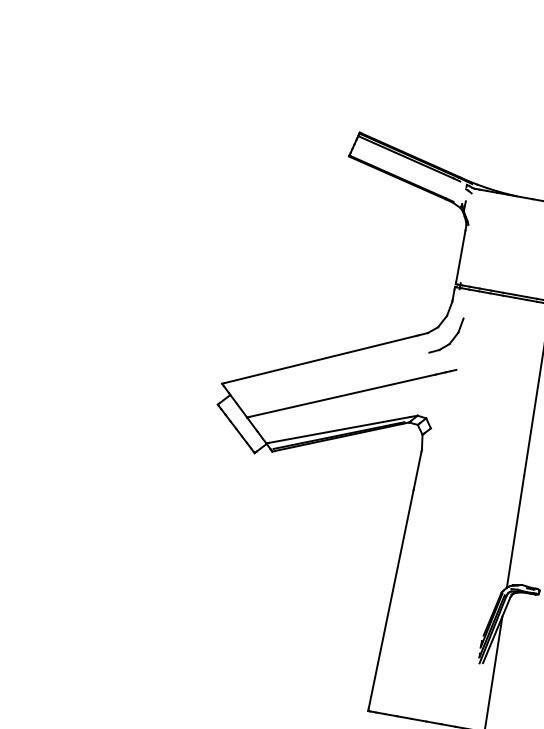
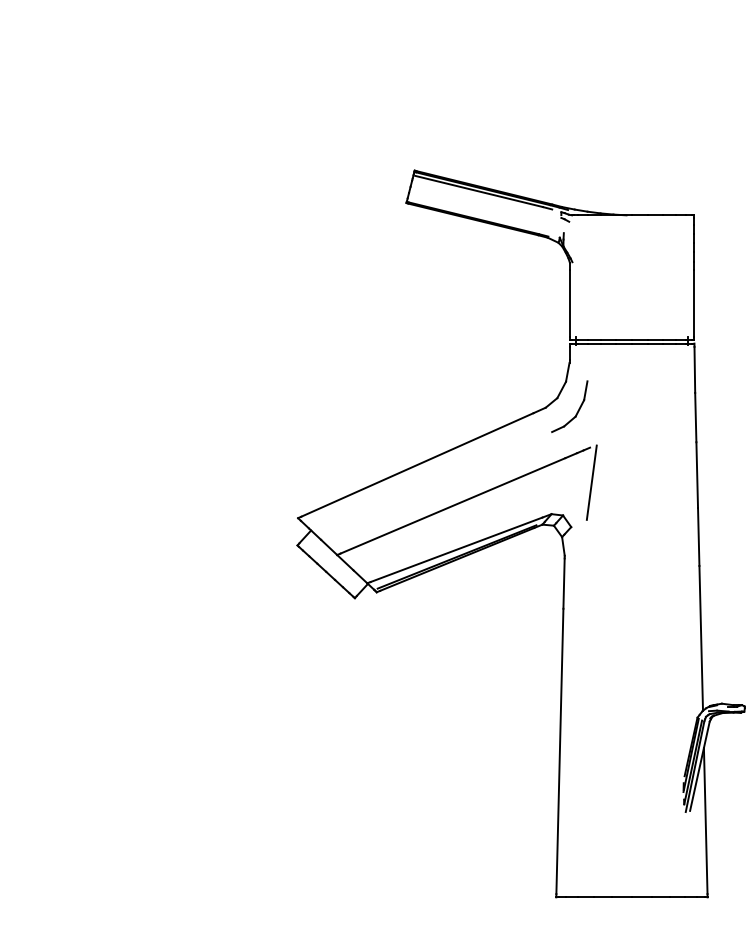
line: (452, 396) -> (591, 482), added

